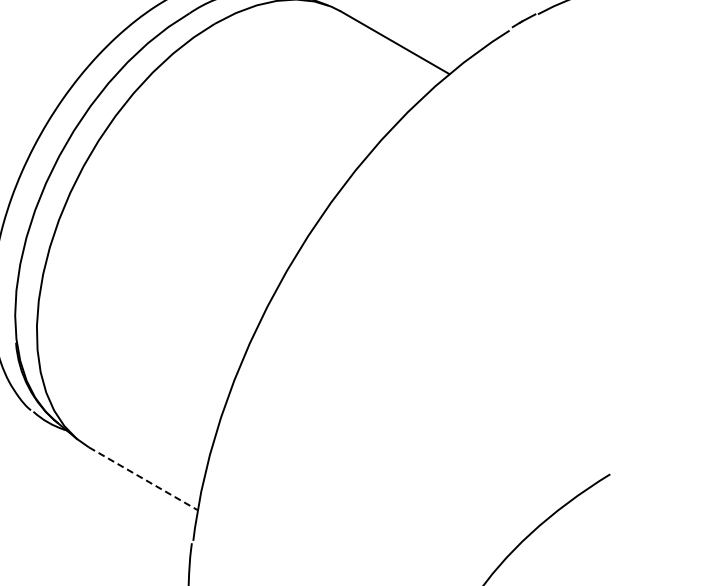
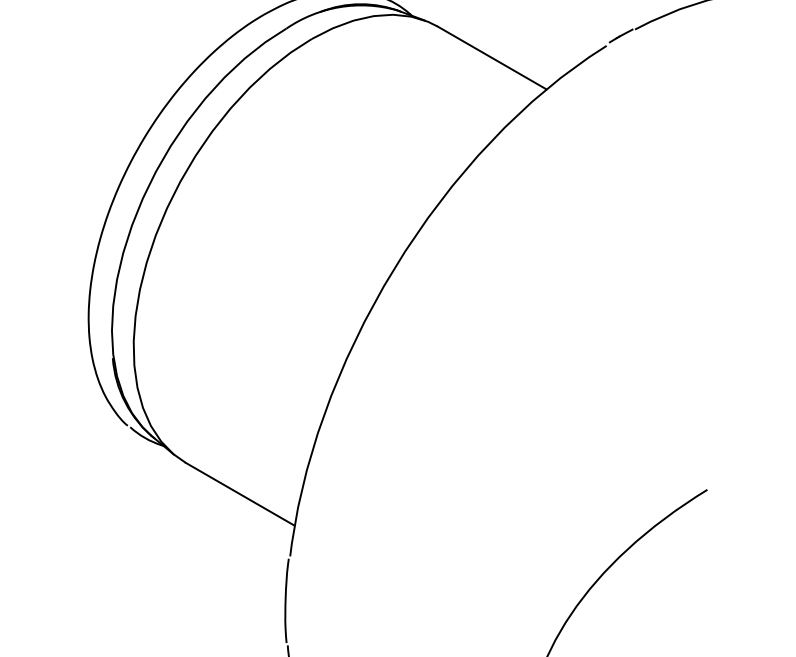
line: (143, 478) -> (240, 494), dashed -> solid

